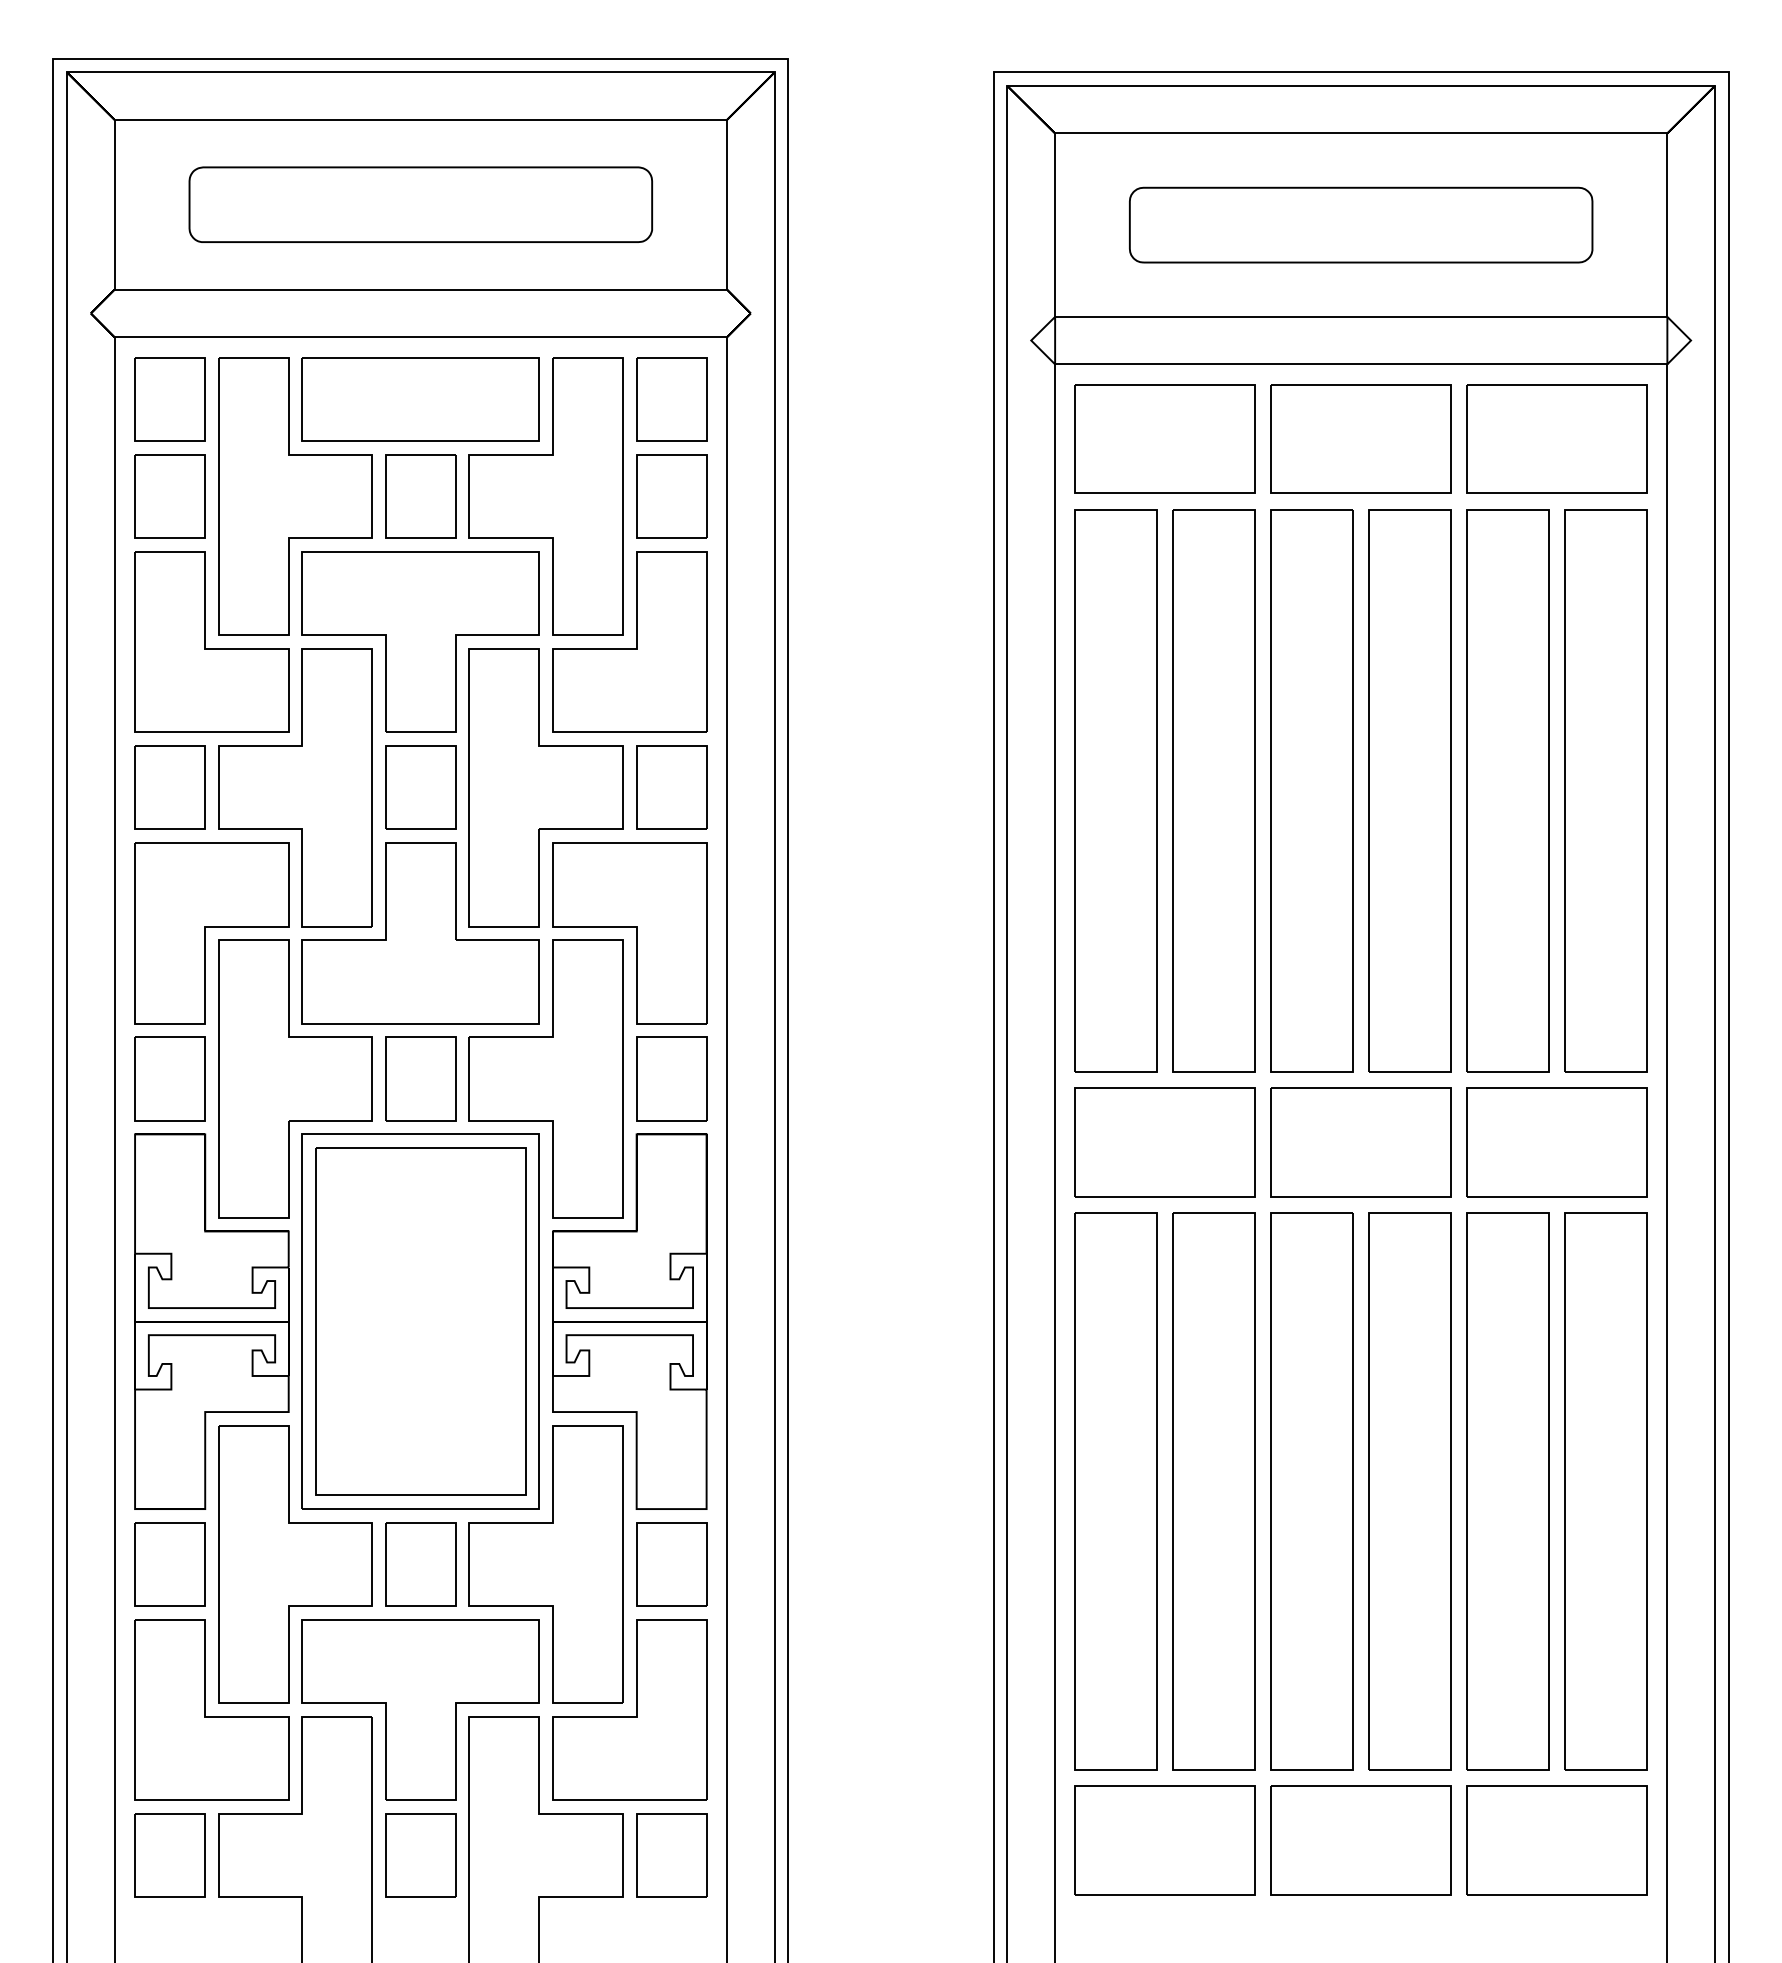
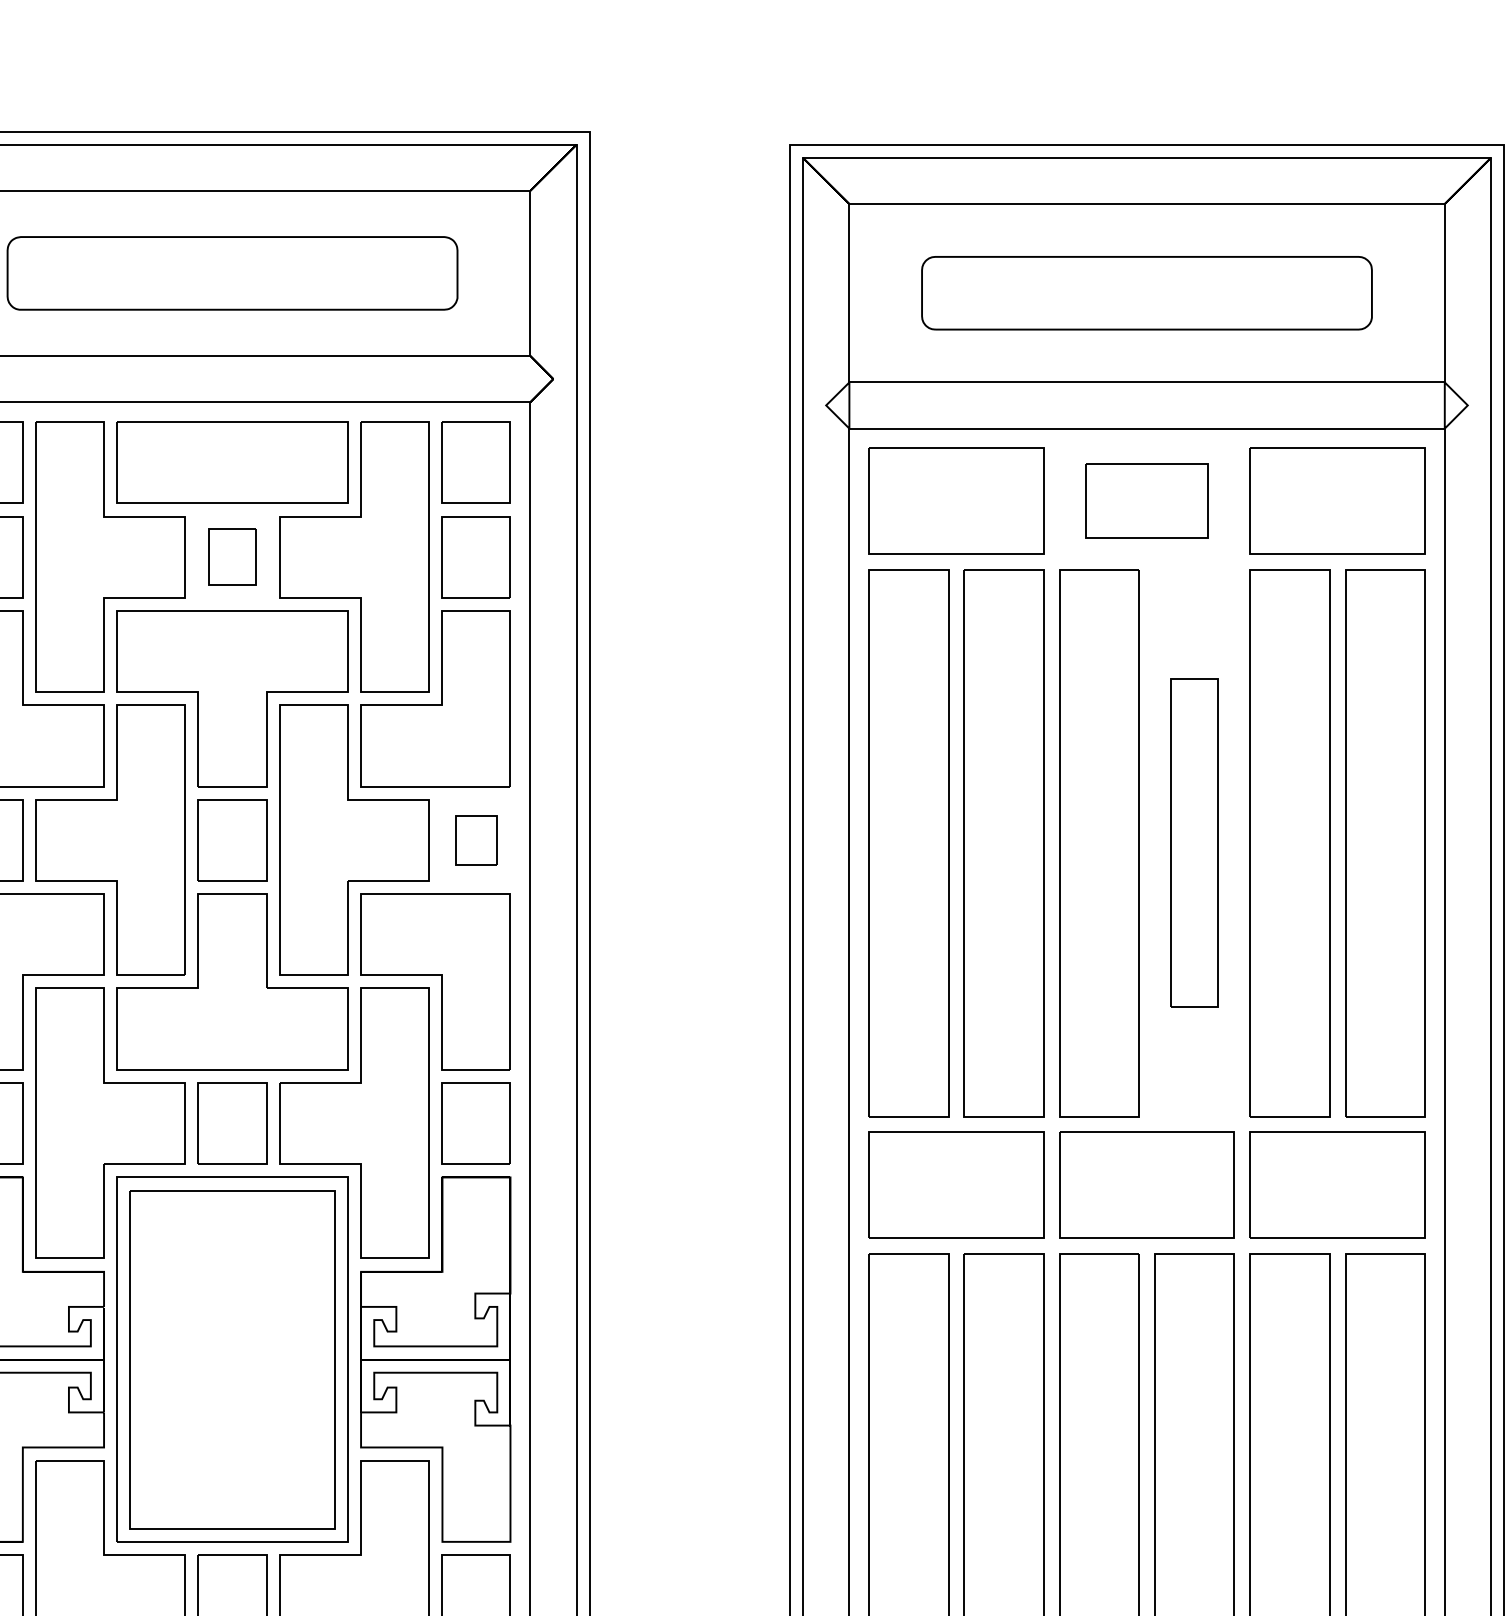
part: (1360, 438) -> (1146, 500), size x0.7
part: (420, 496) -> (232, 557), size x0.7
part: (671, 787) -> (476, 840), size x0.6
part: (1409, 790) -> (1194, 843), size x0.6

